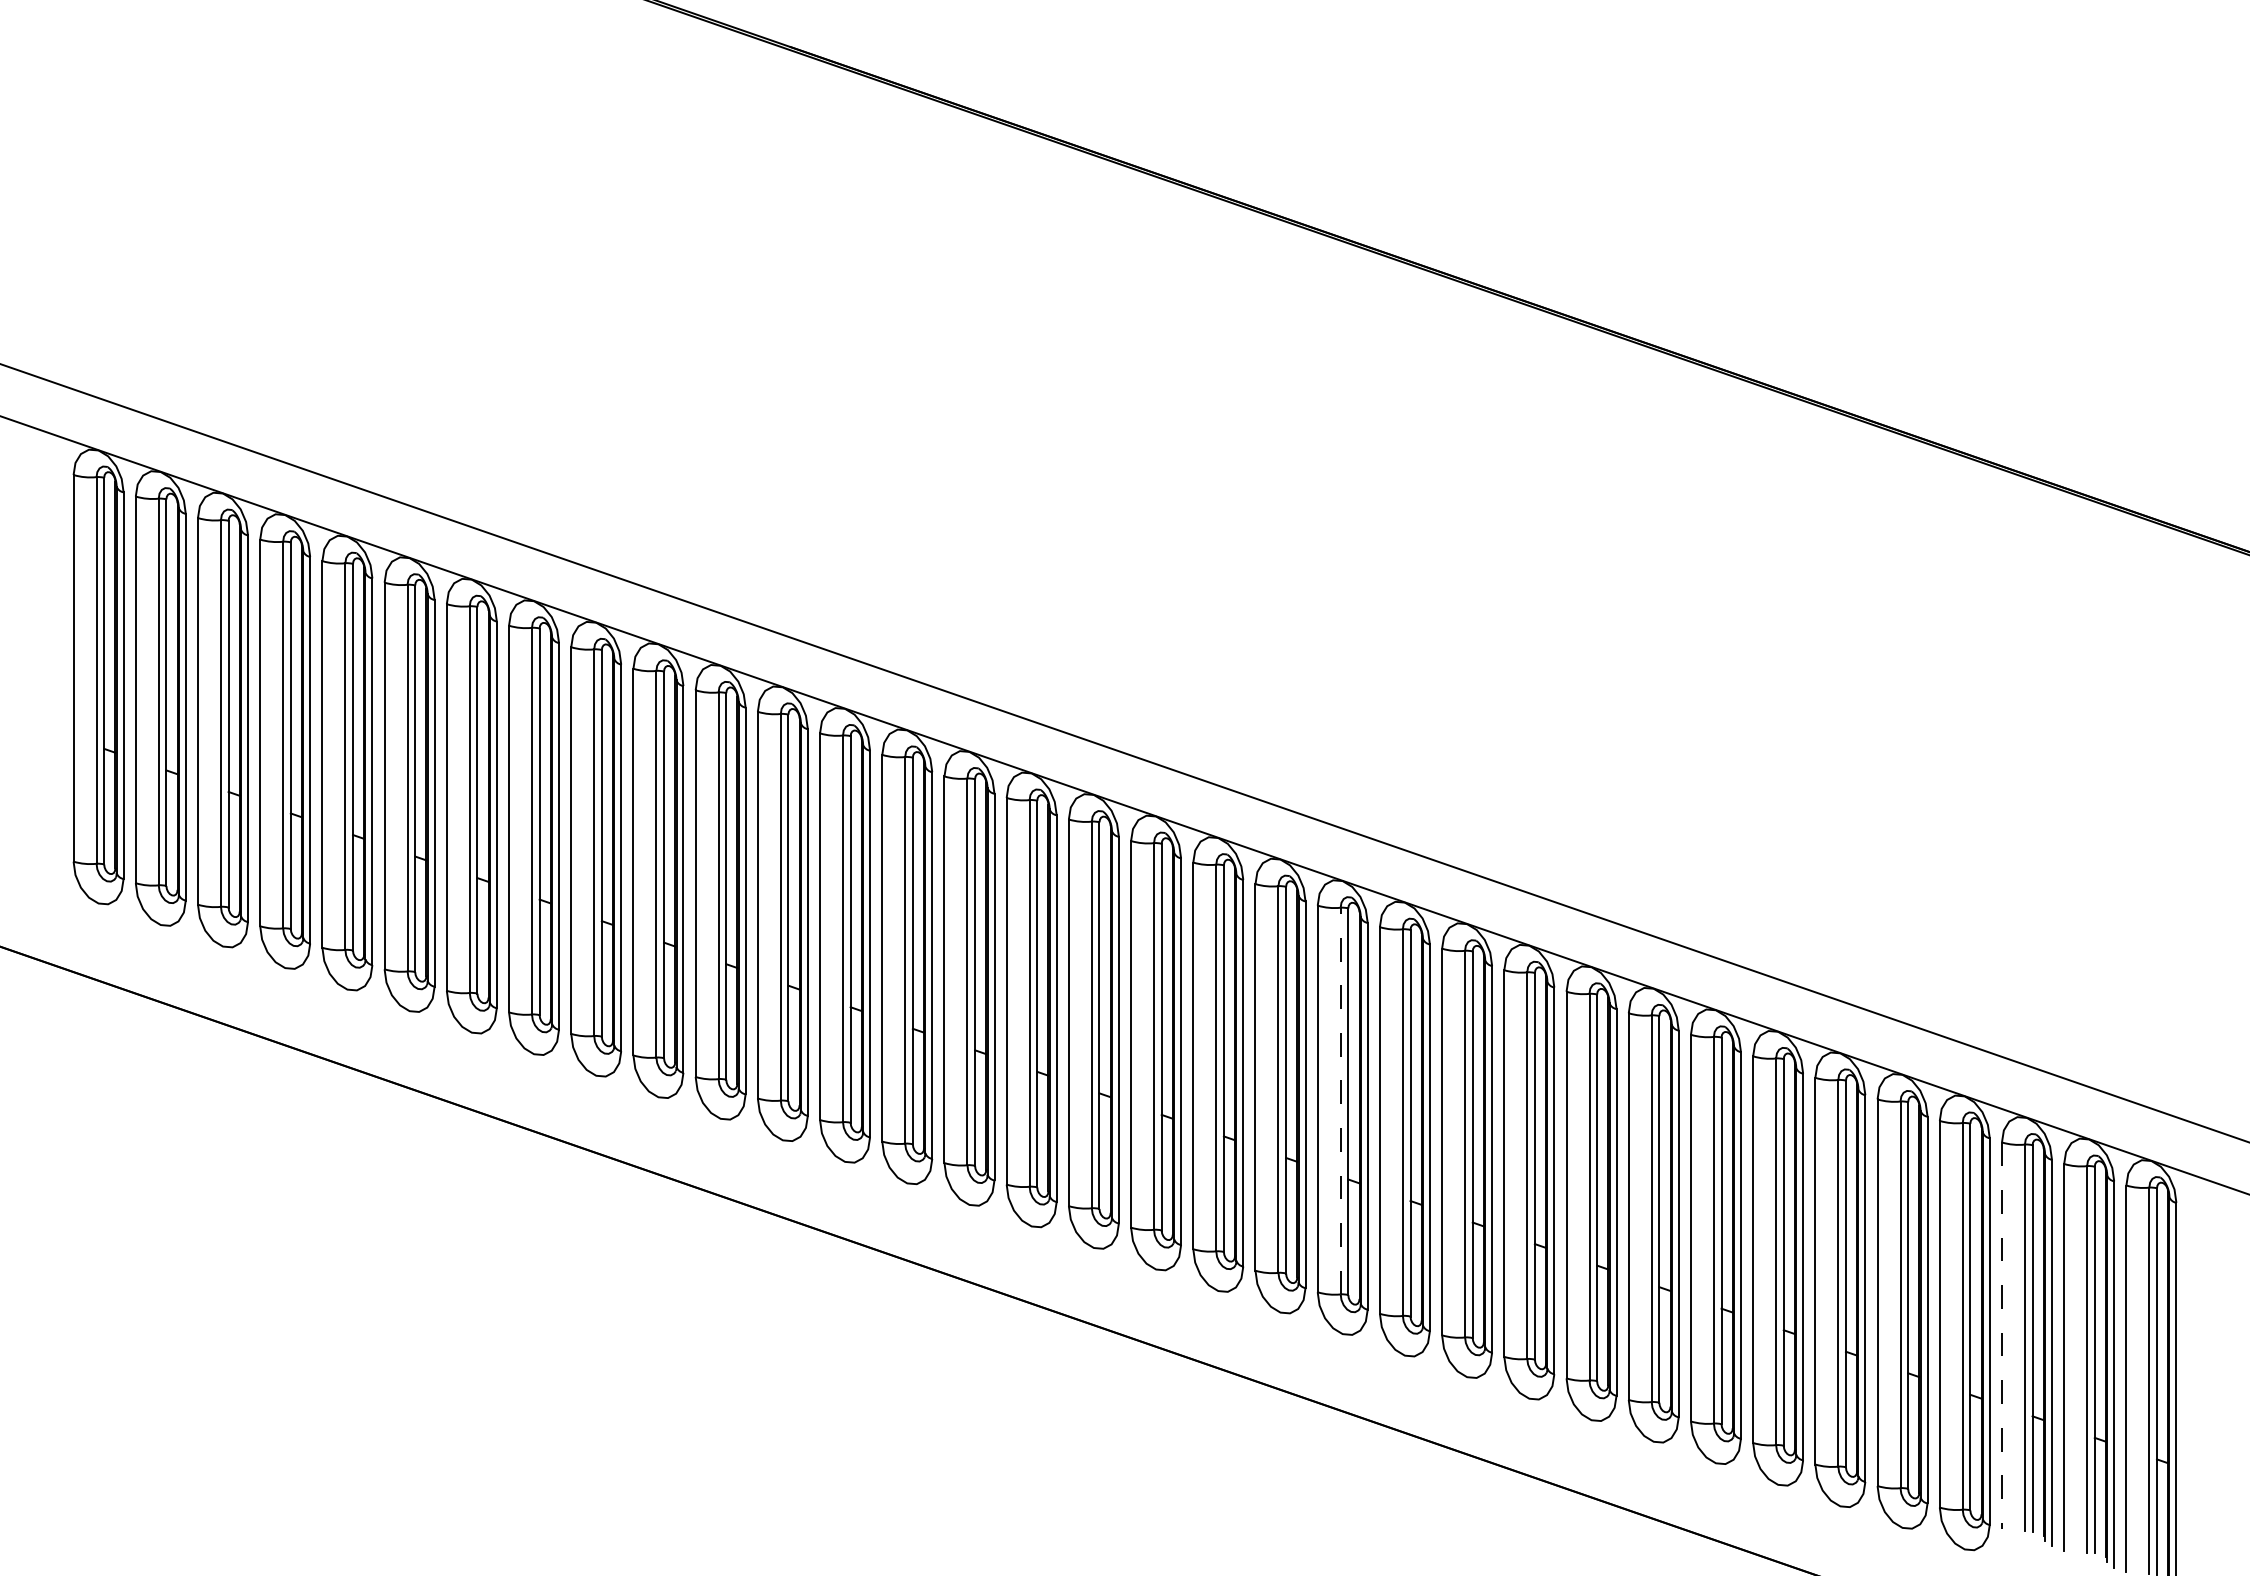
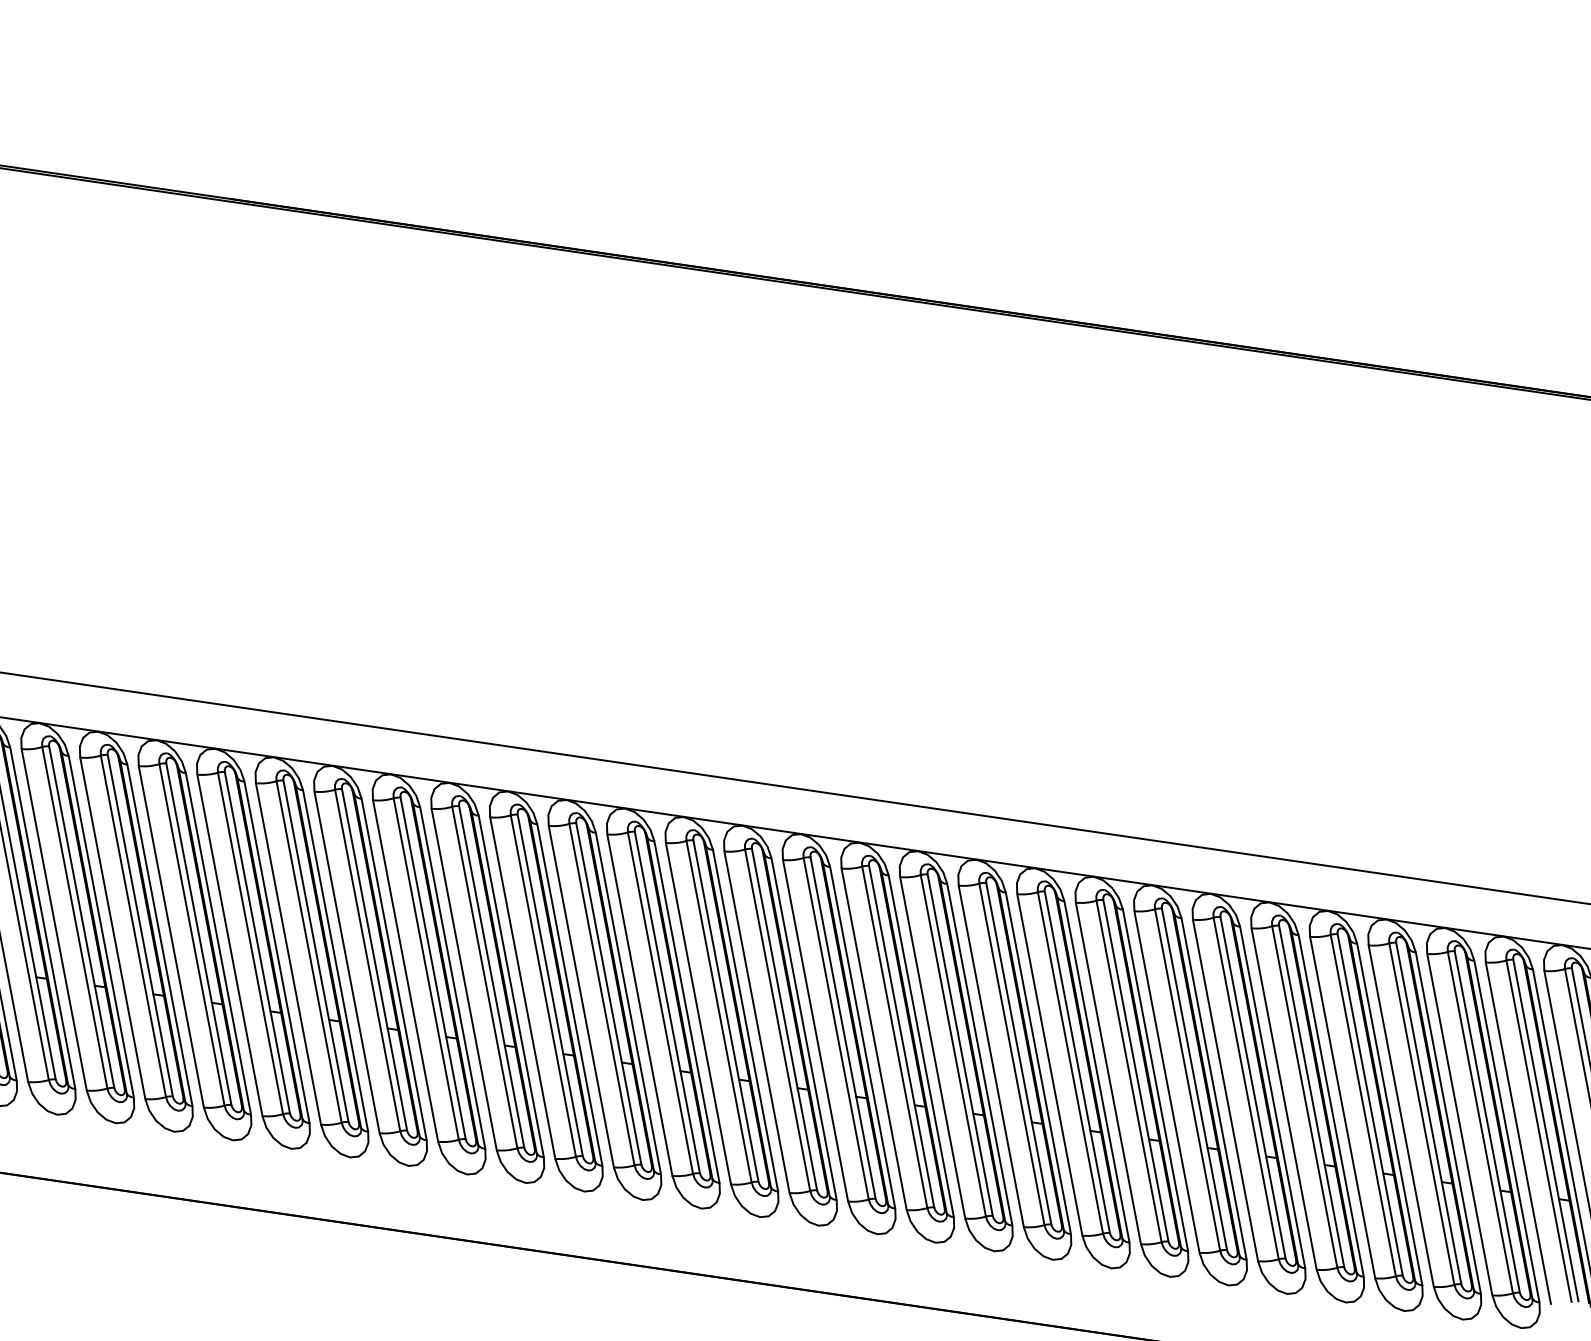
line: (1340, 1100) -> (894, 1036), dashed -> solid
line: (2001, 1336) -> (1518, 1133), dashed -> solid

